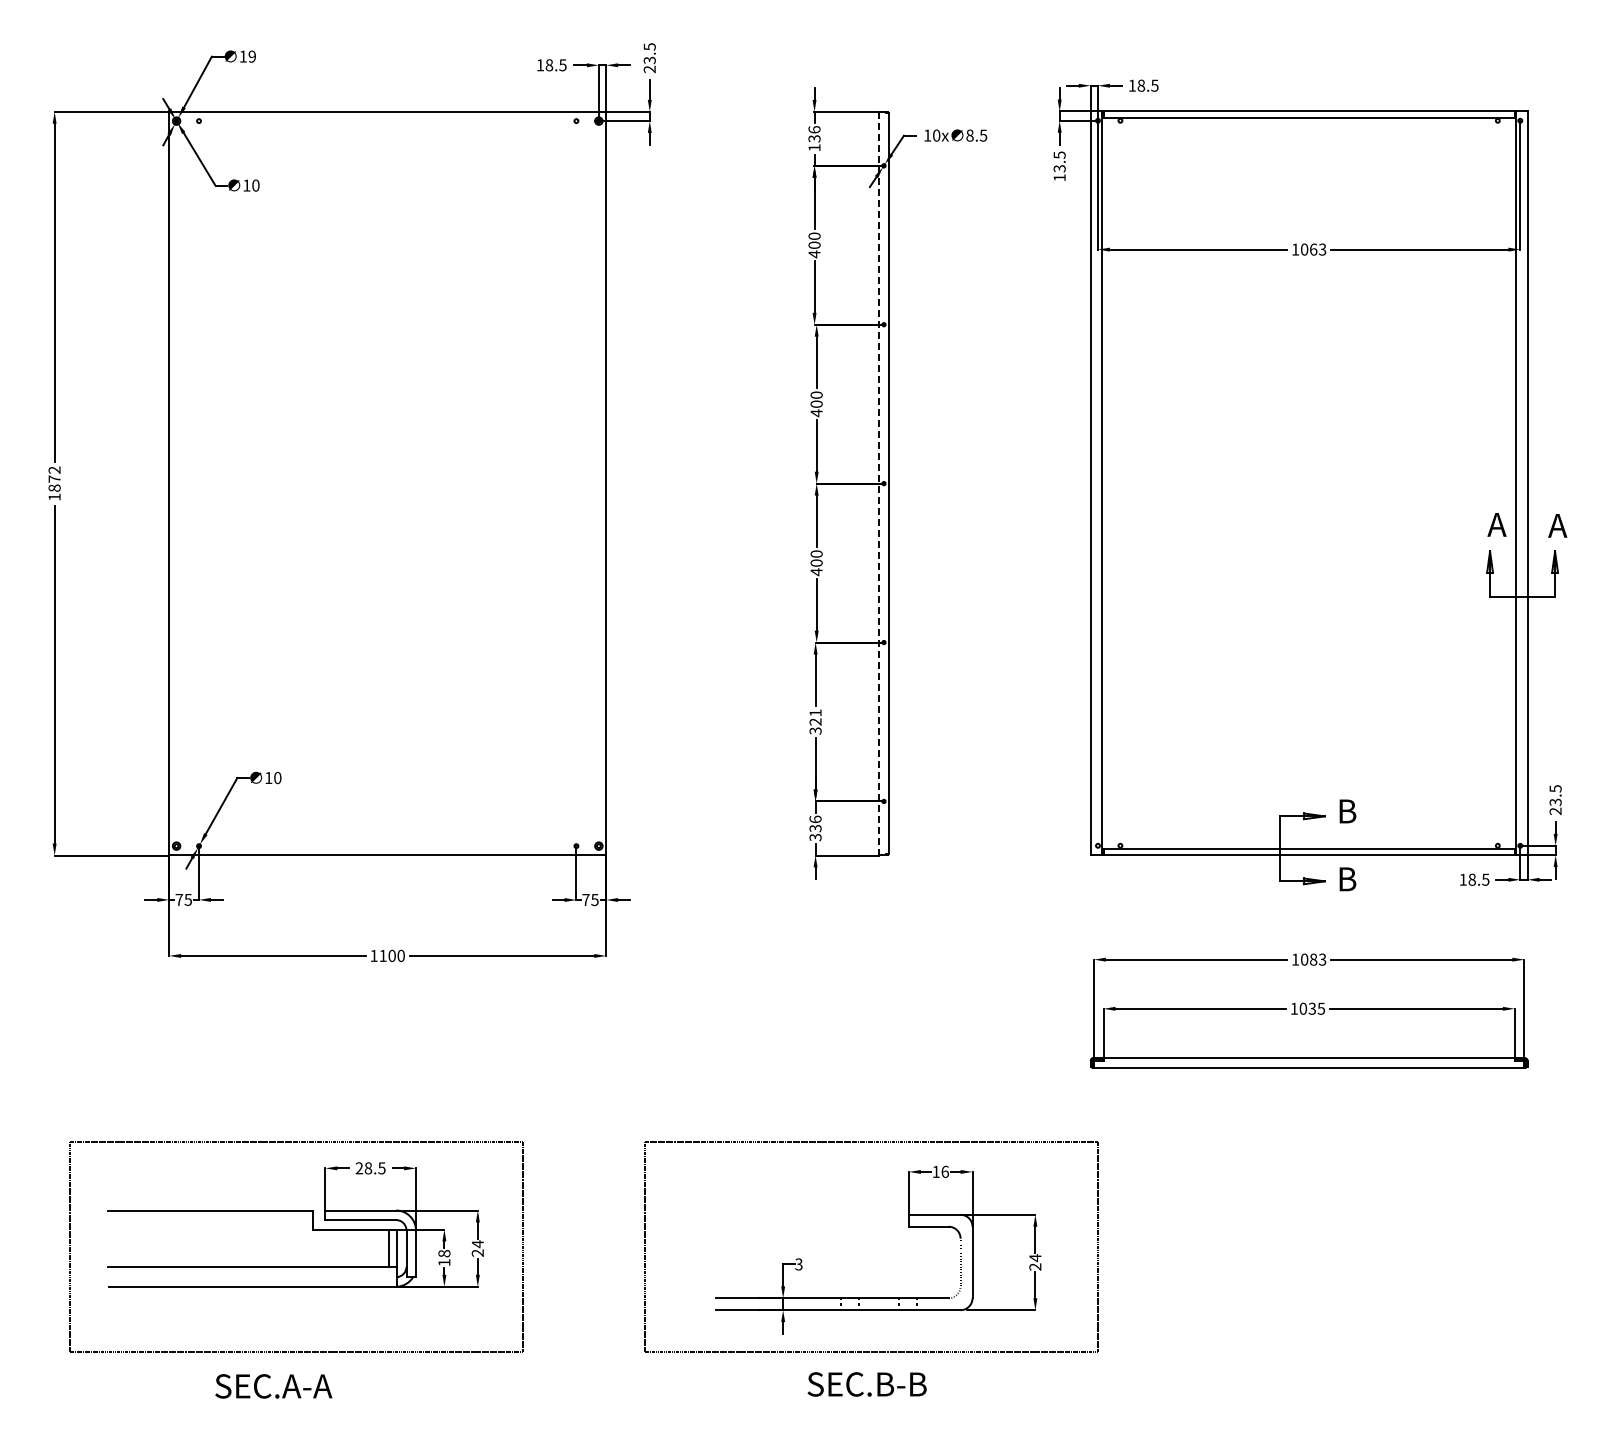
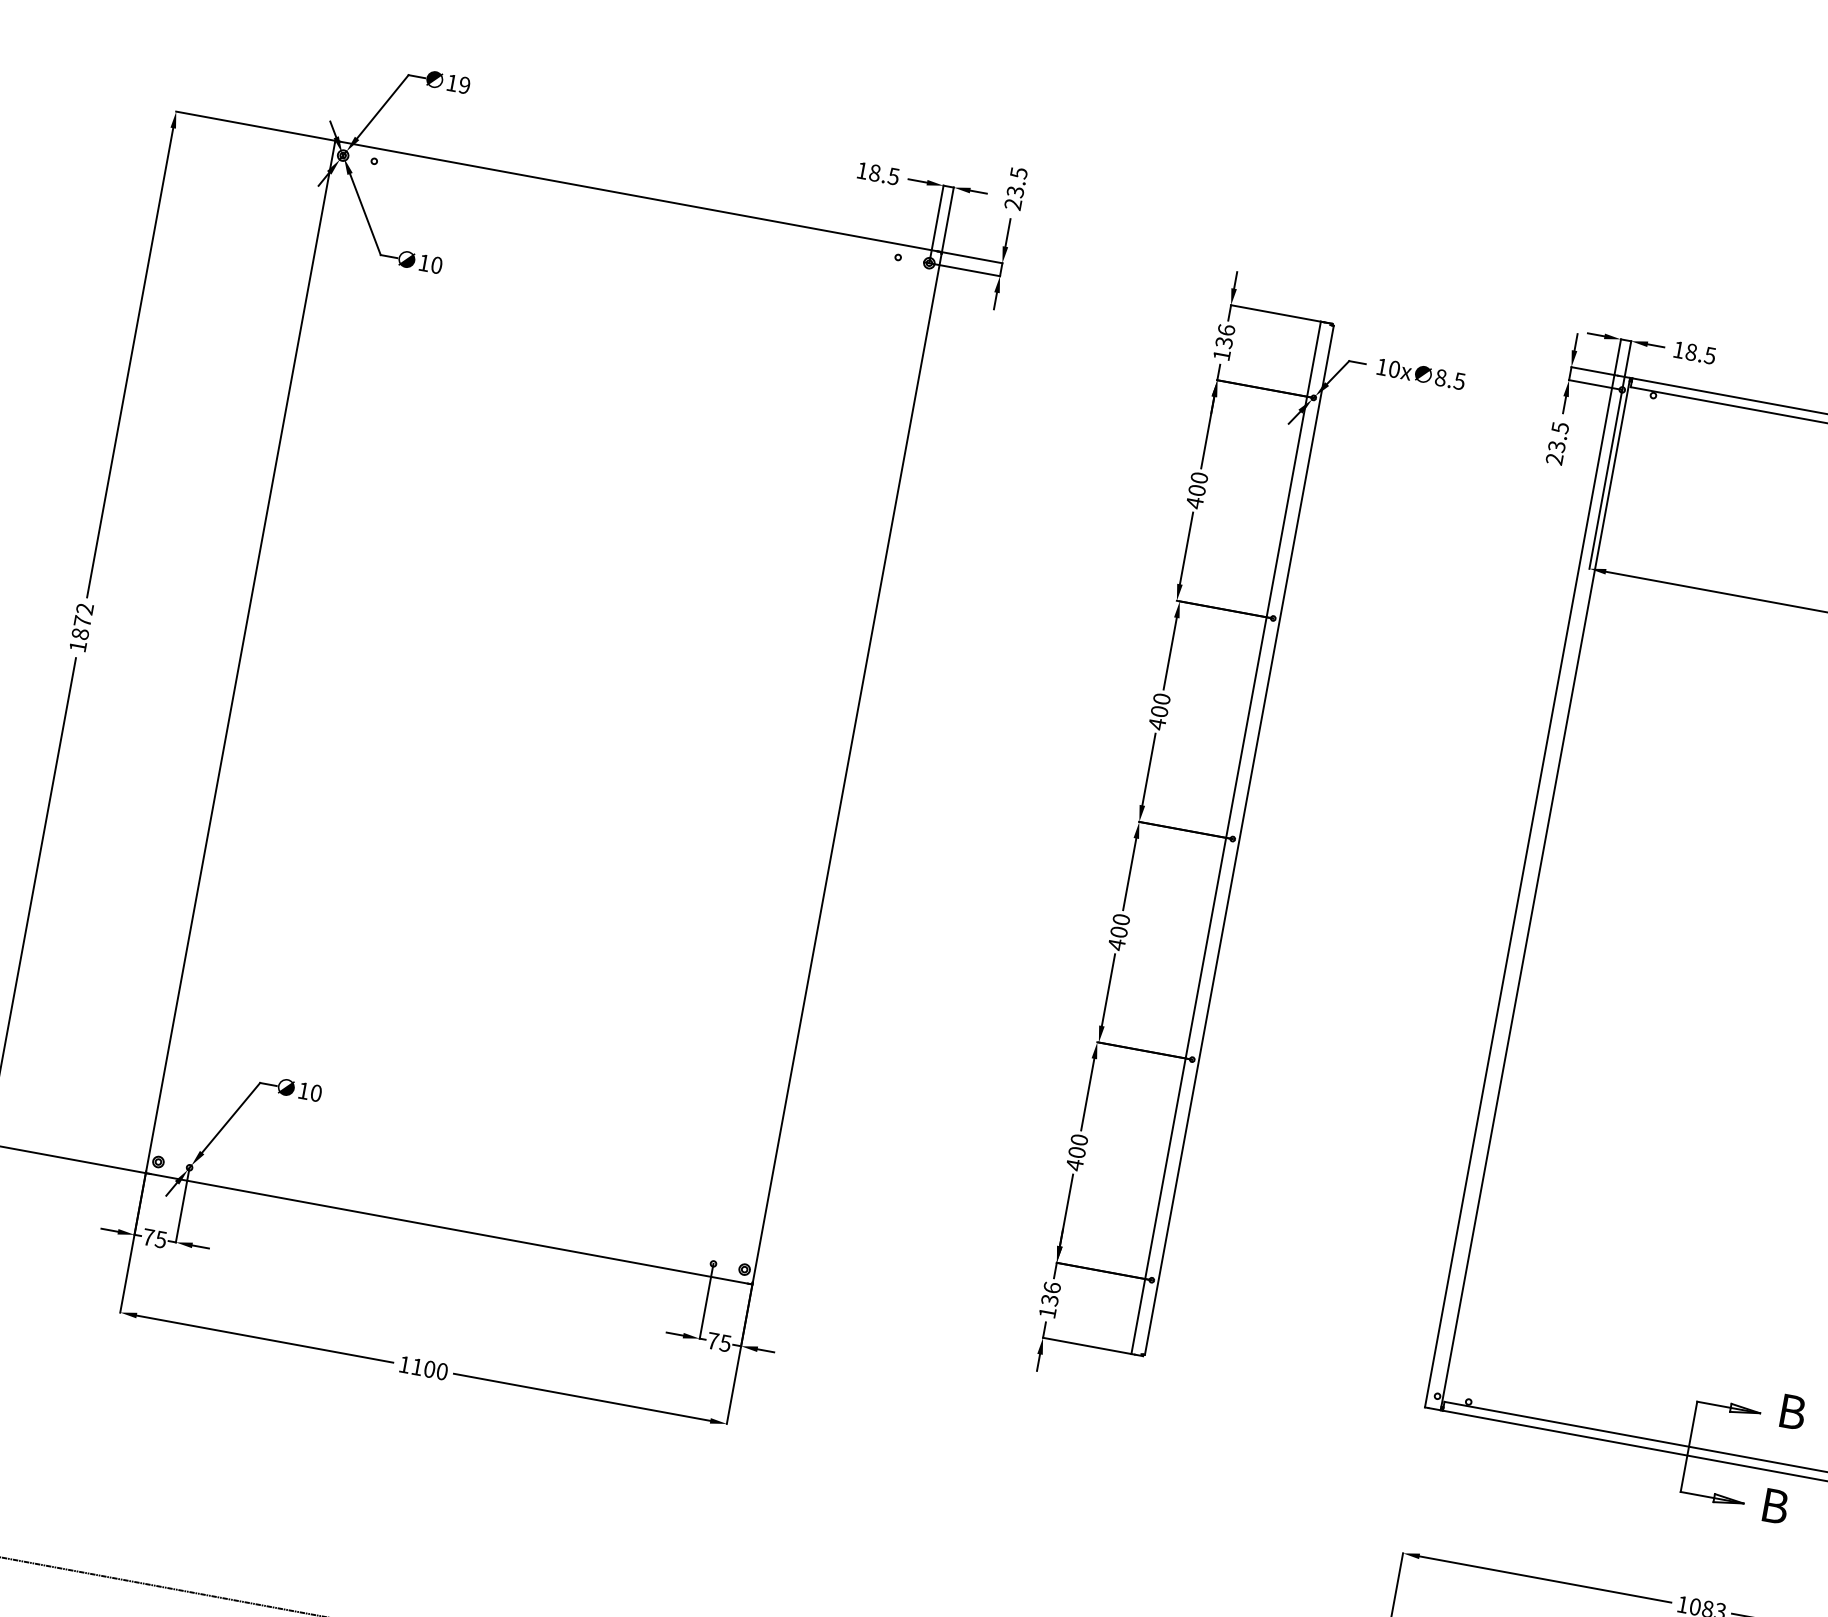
text: (1059, 177) -> (1554, 458), 13.5 -> 23.5
line: (879, 483) -> (1226, 837), dashed -> solid
text: (815, 722) -> (1076, 1153), 321 -> 400
text: (815, 837) -> (1047, 1312), 336 -> 136

